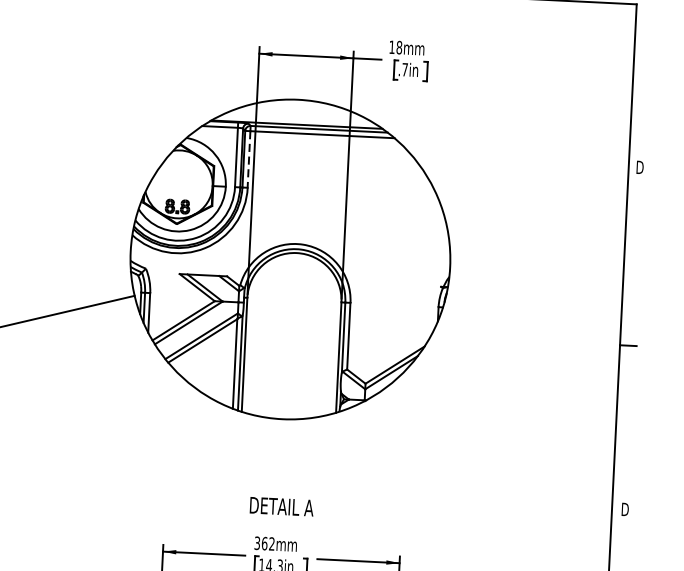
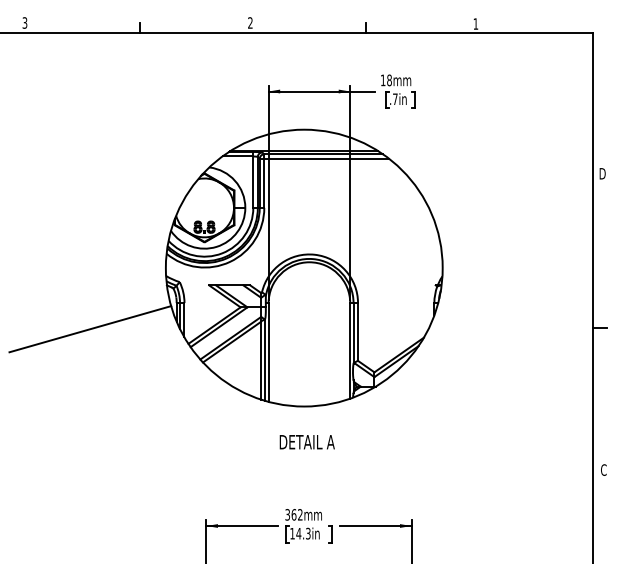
line: (249, 159) -> (264, 183), dashed -> solid
text: (280, 507) -> (306, 442), moved
text: (625, 508) -> (604, 469), D -> C

